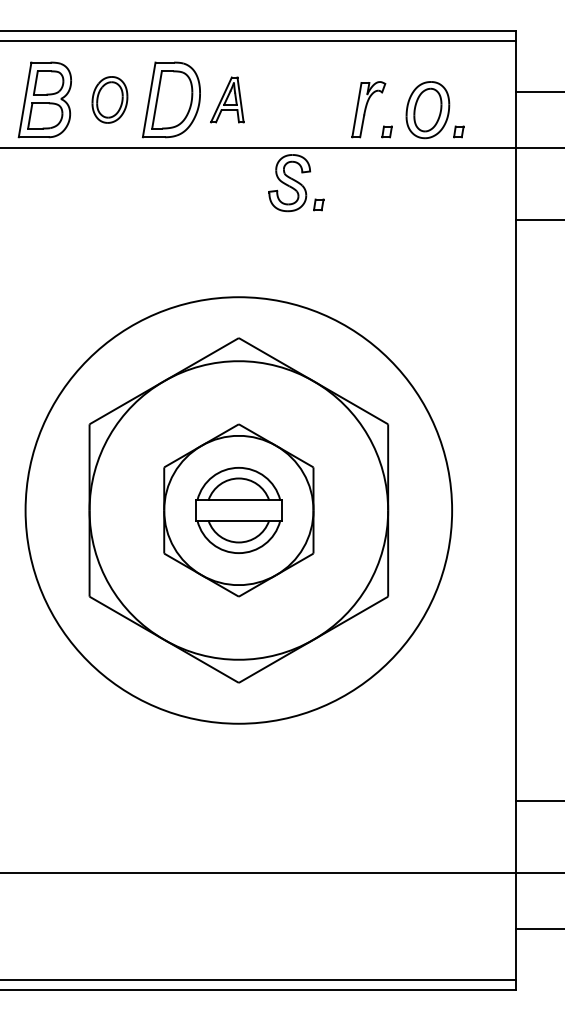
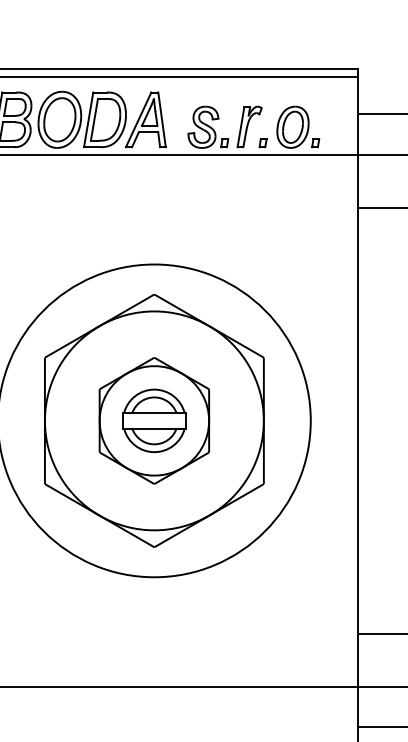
part: (109, 99) -> (59, 119), size x1.67
part: (227, 99) -> (146, 119), size x1.67
part: (296, 183) -> (208, 127), moved

